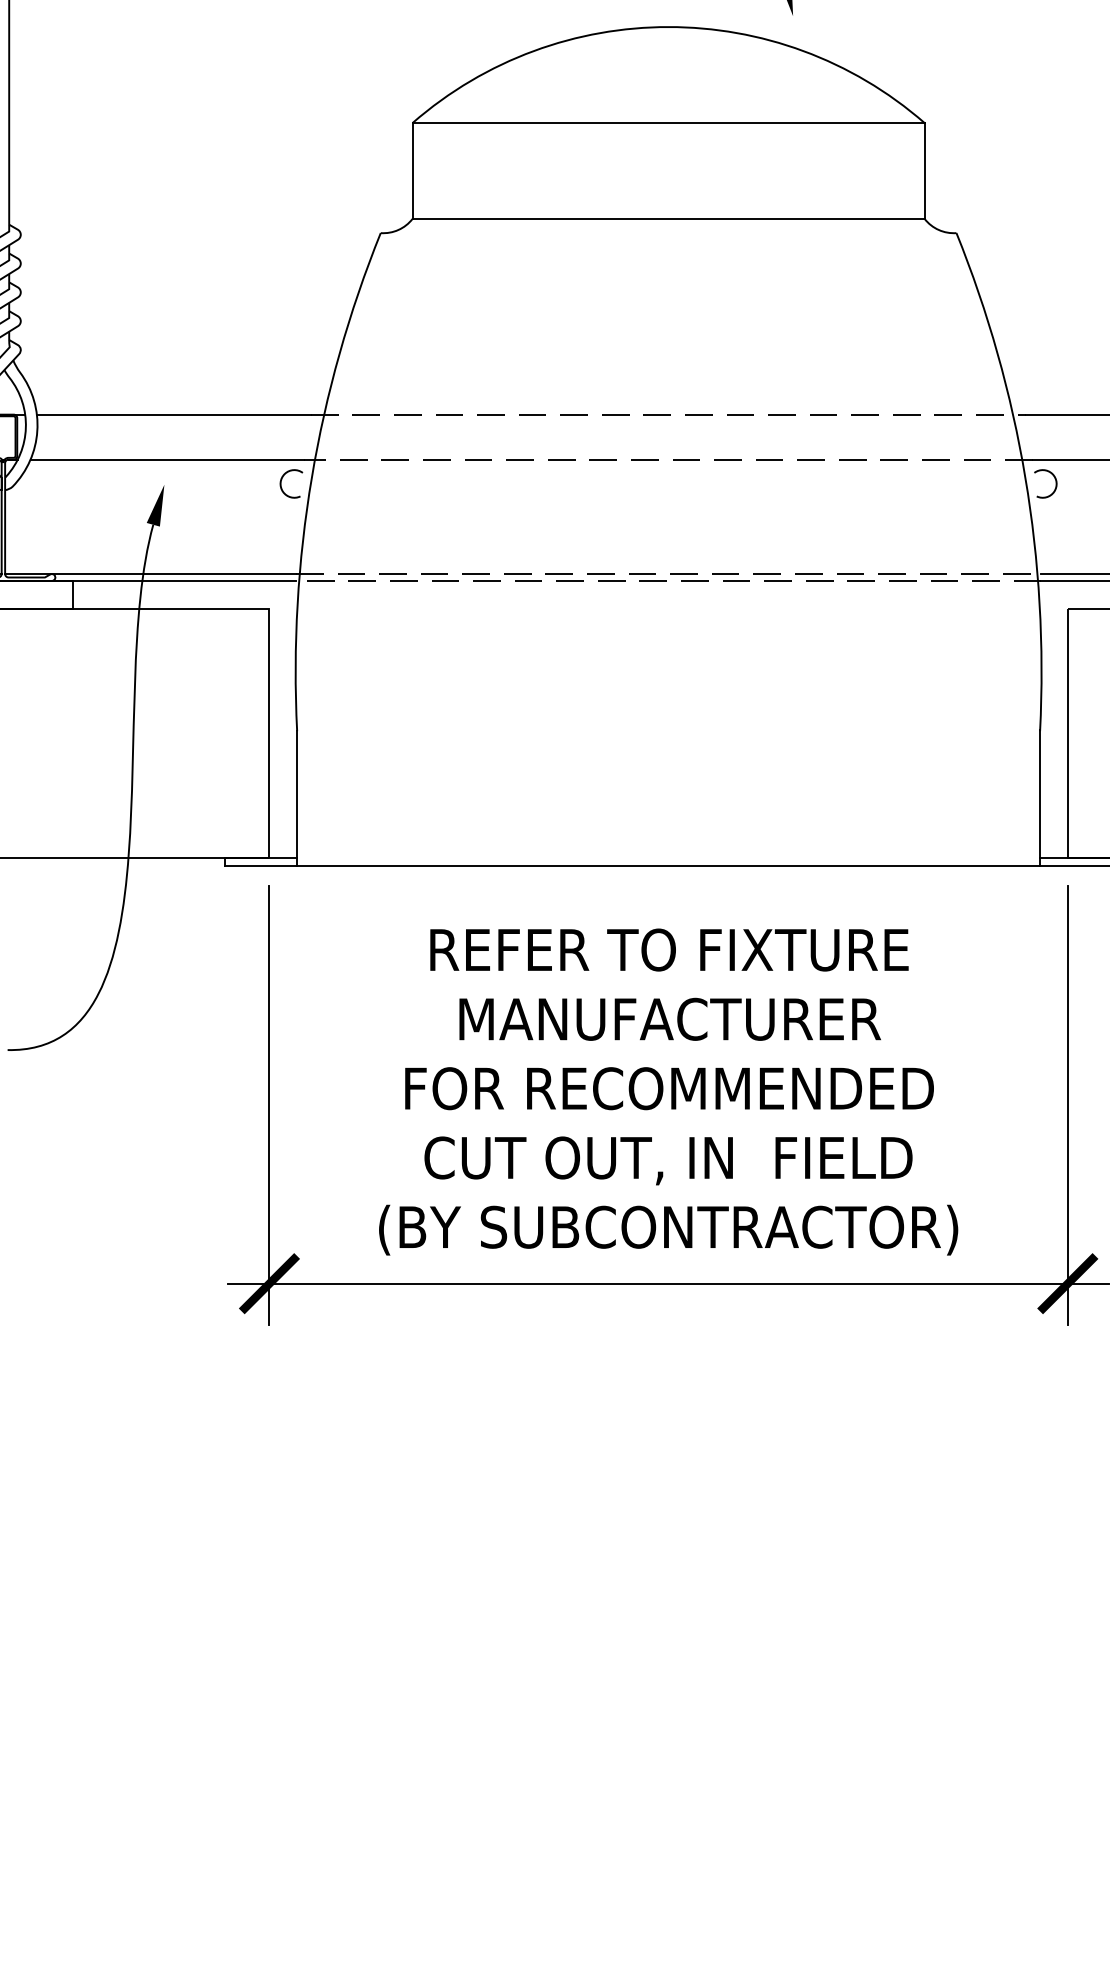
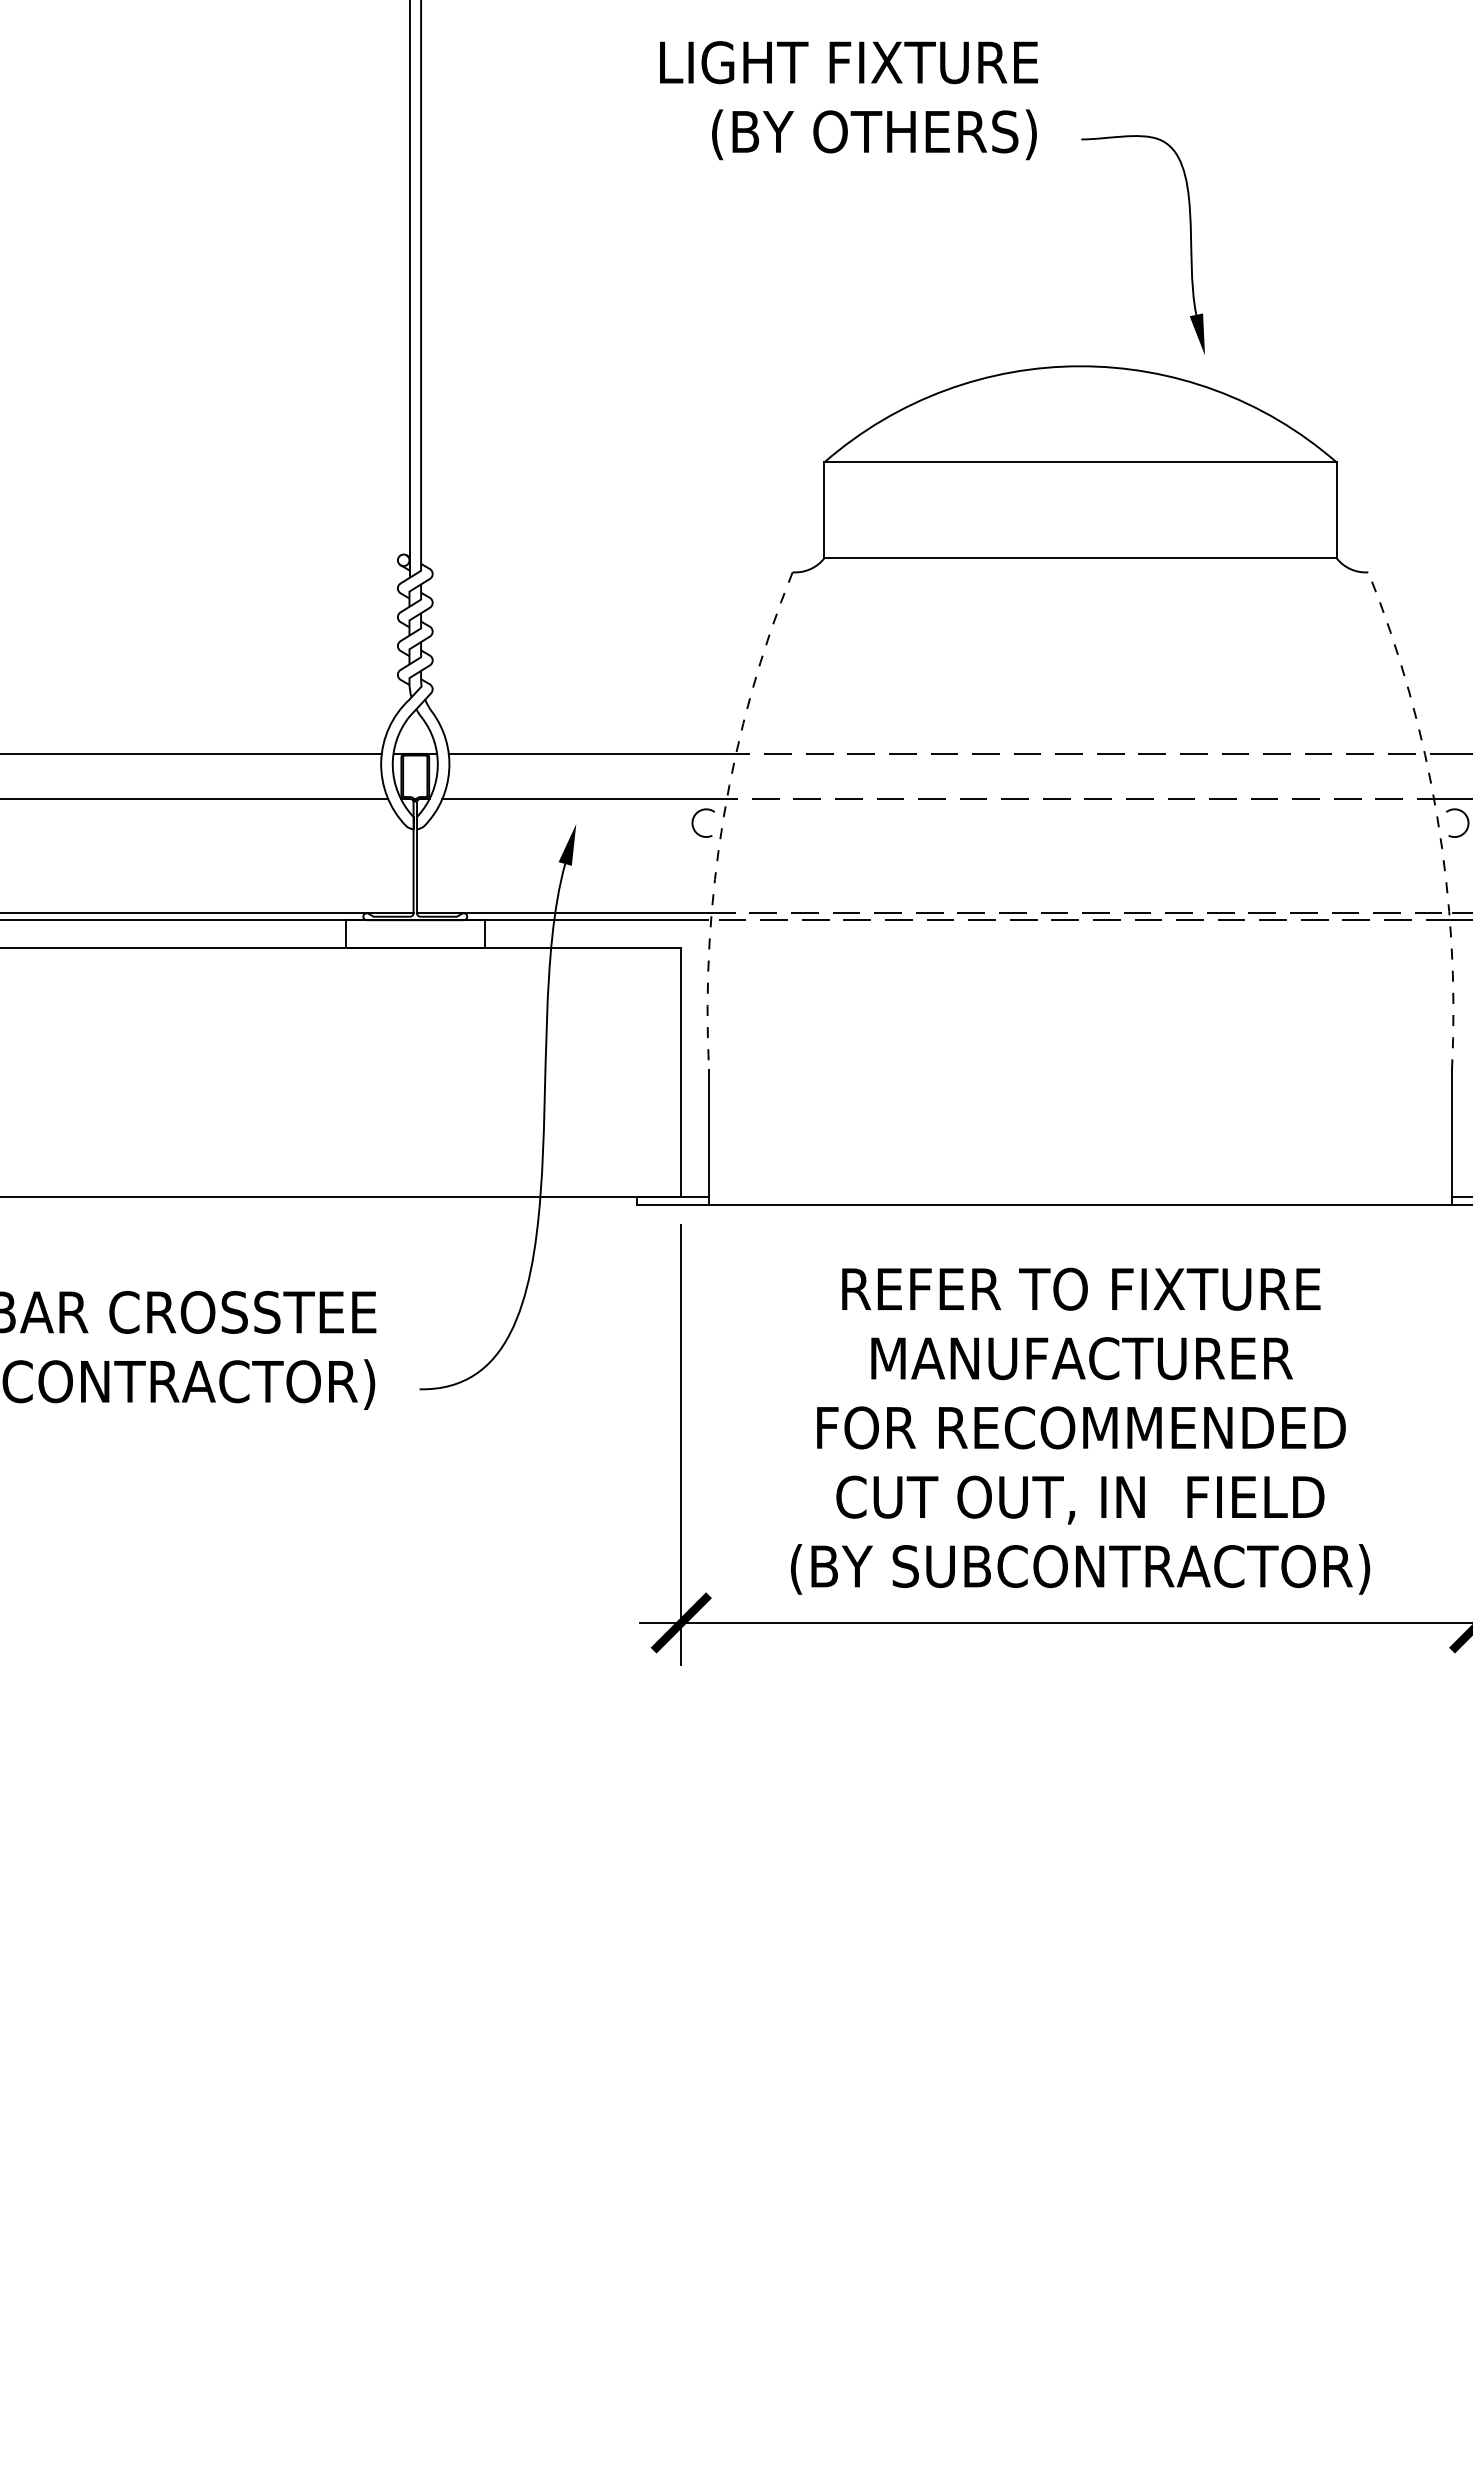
arc: (311, 477) -> (723, 816), solid -> dashed
arc: (1025, 477) -> (1437, 816), solid -> dashed

